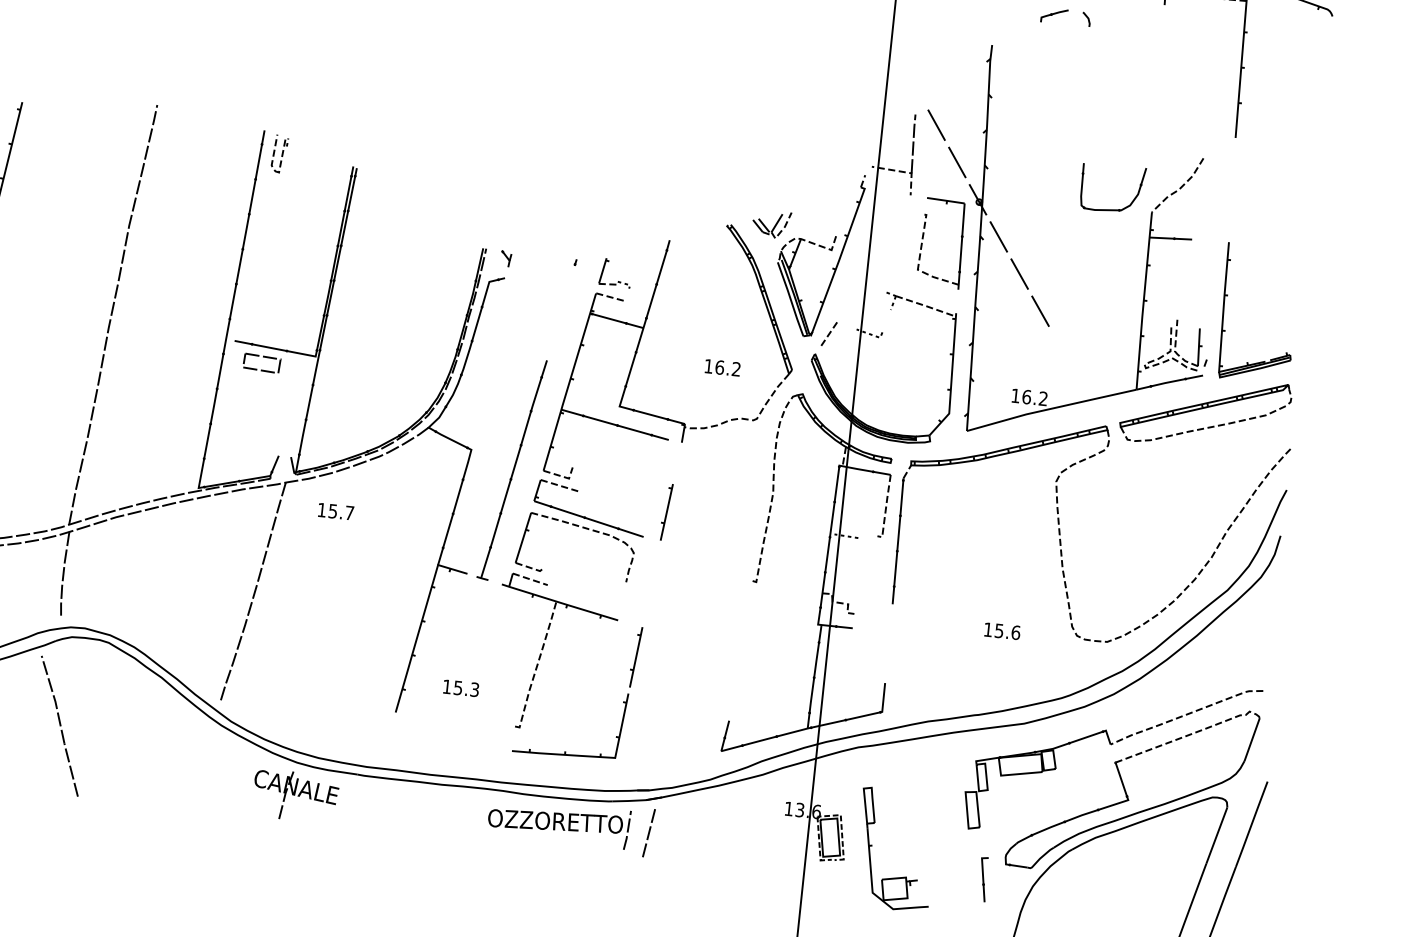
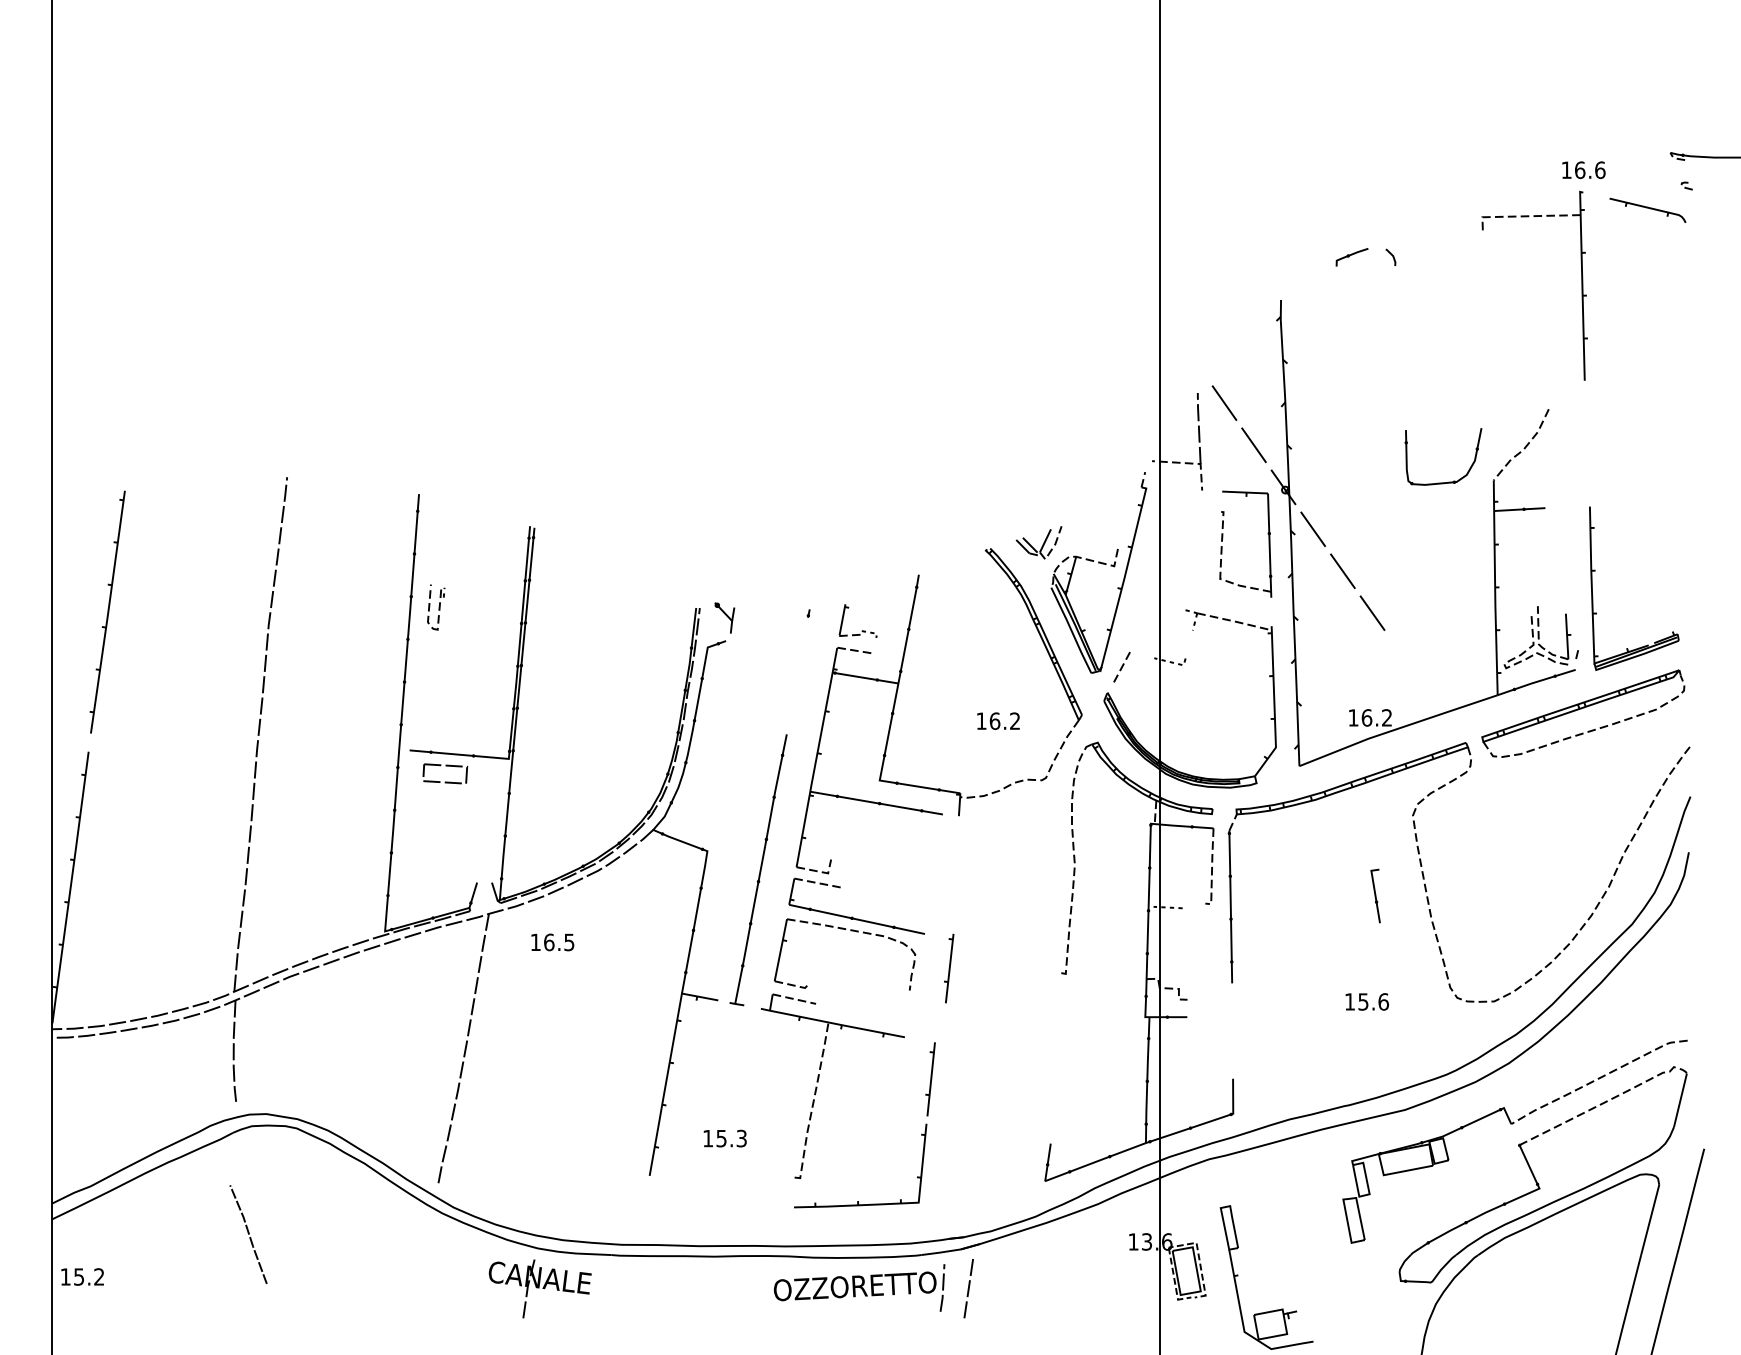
part: (280, 154) -> (436, 607), moved
part: (505, 258) -> (724, 617), size x1.6
text: (341, 512) -> (559, 942), 15.7 -> 16.5
part: (666, 512) -> (949, 968), moved
part: (59, 726) -> (248, 1234), size x0.6
part: (983, 879) -> (1375, 895), moved

